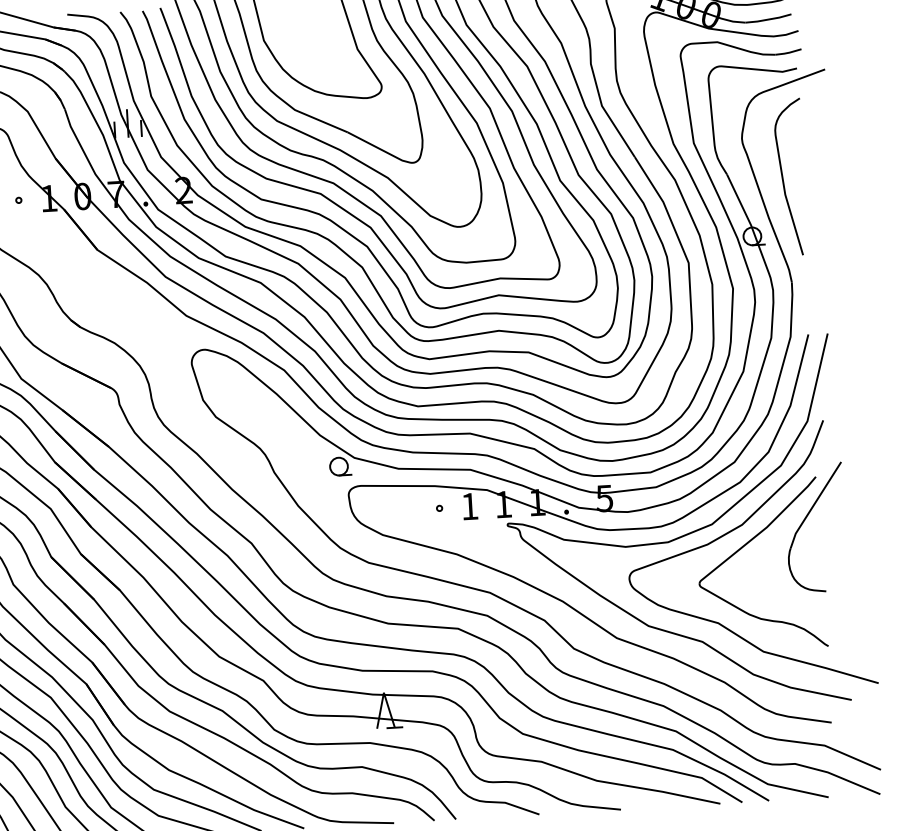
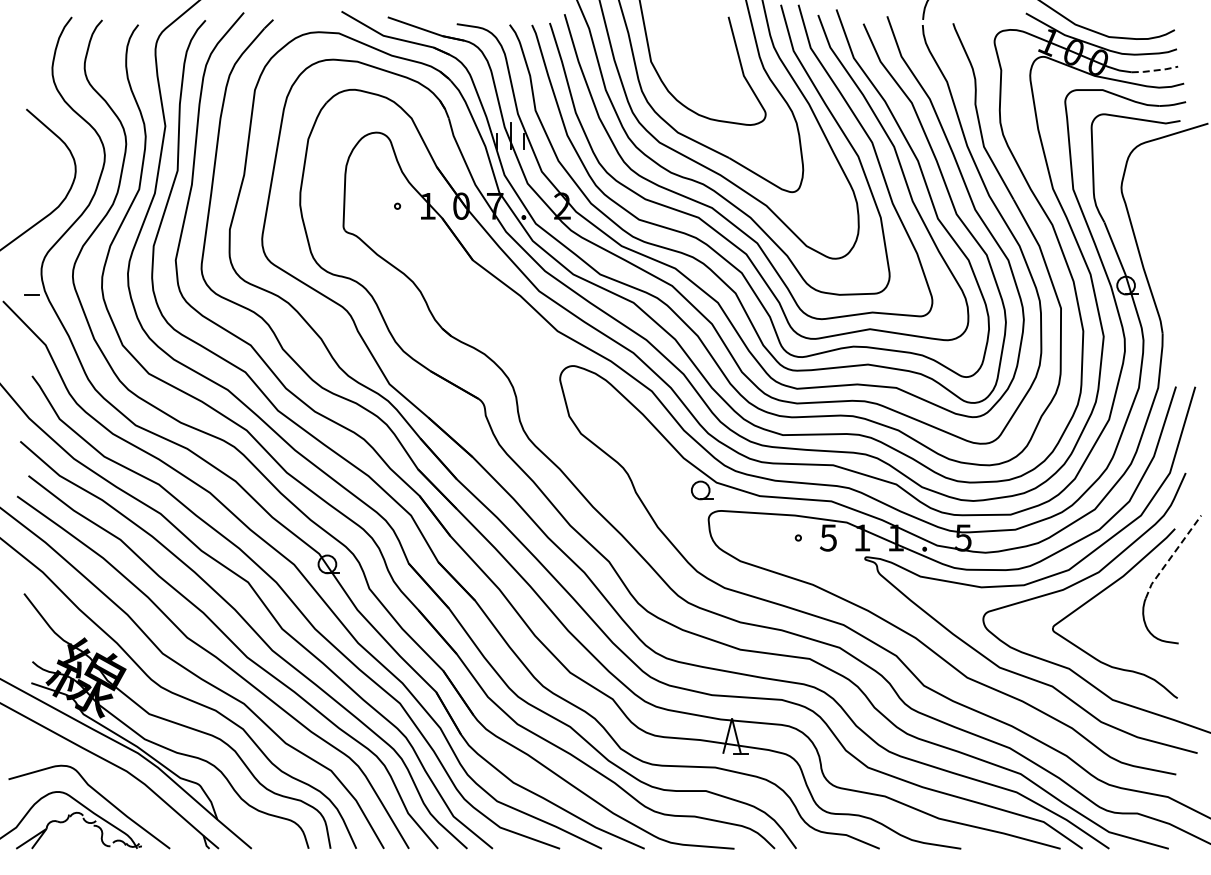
line: (769, 19) -> (1155, 70), solid -> dashed
curve: (783, 177) -> (1160, 228), removed
line: (813, 504) -> (1171, 556), solid -> dashed
text: (468, 506) -> (827, 537), 1 -> 5

